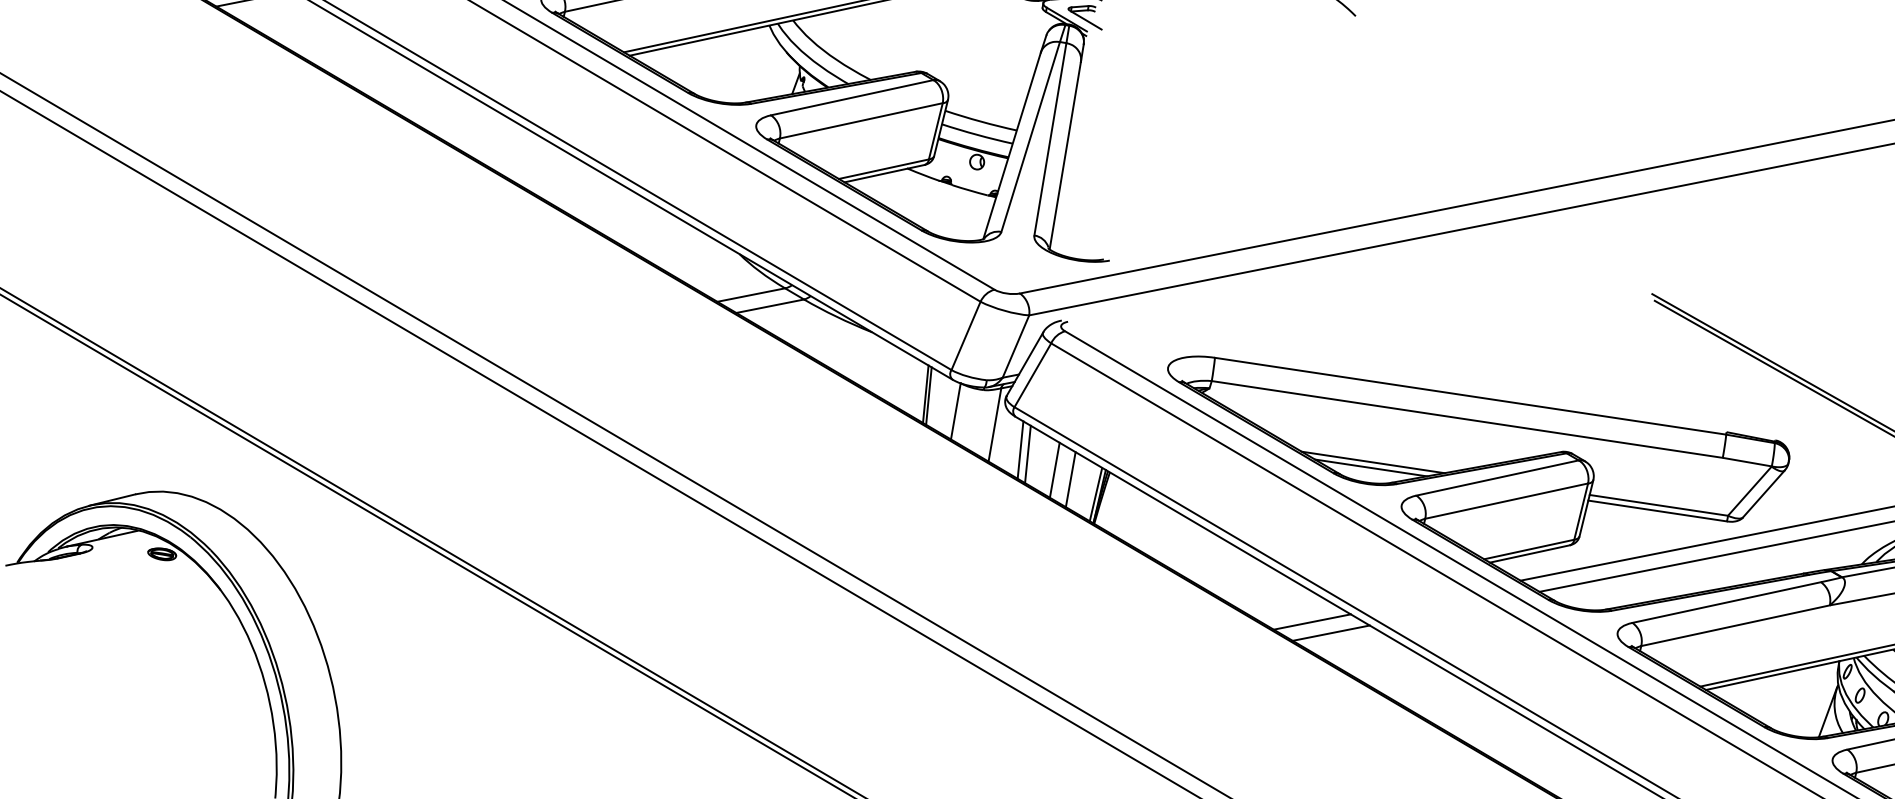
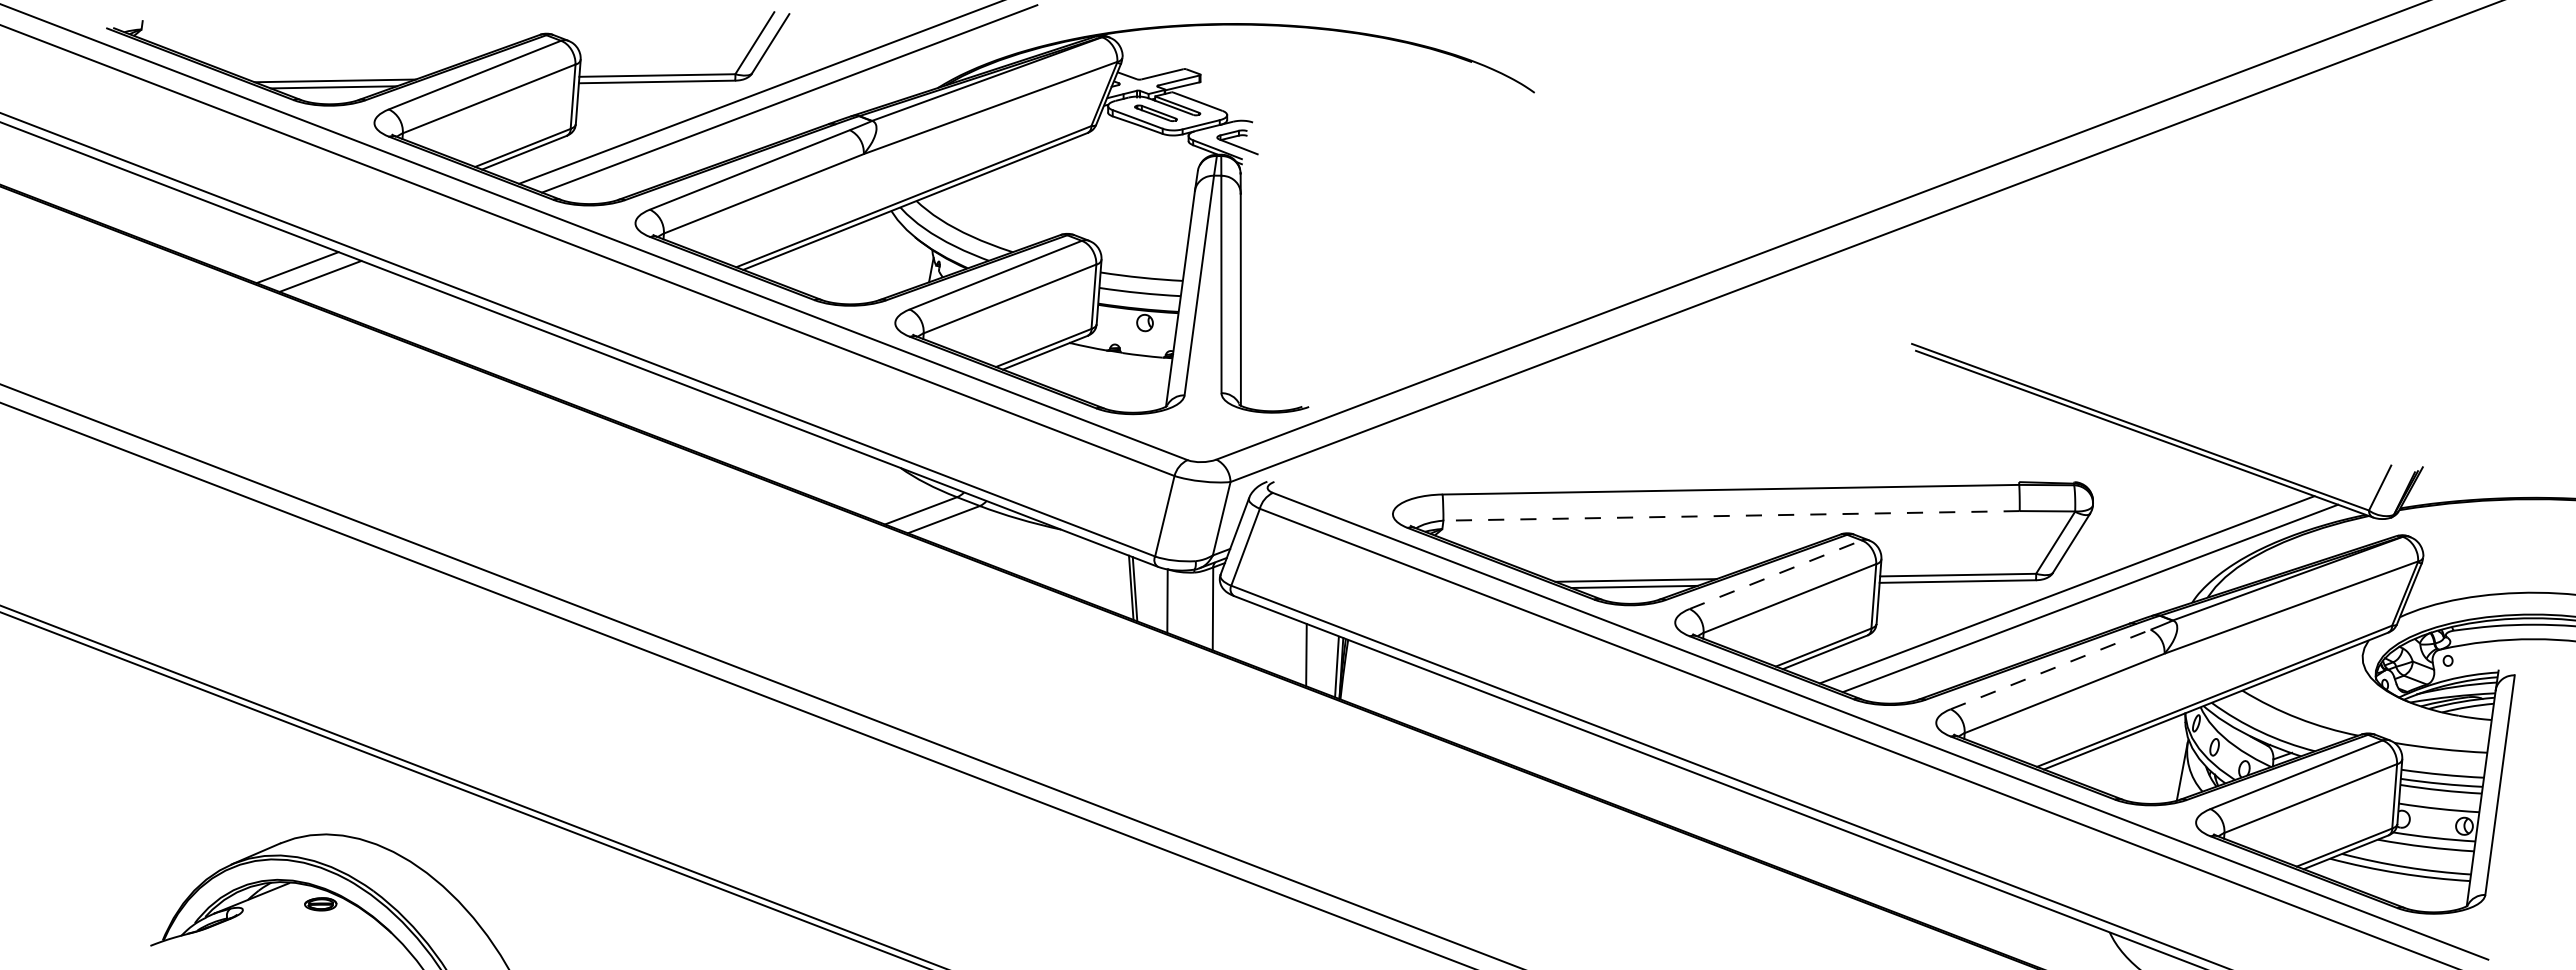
line: (1467, 419) -> (1731, 515), solid -> dashed
line: (1020, 449) -> (1245, 631), removed
line: (1027, 454) -> (1254, 635), removed
line: (1054, 469) -> (1286, 647), removed
line: (1497, 477) -> (1775, 574), solid -> dashed
line: (1726, 602) -> (2050, 669), solid -> dashed
line: (1312, 621) -> (1598, 766), removed
line: (1331, 632) -> (1621, 775), removed

